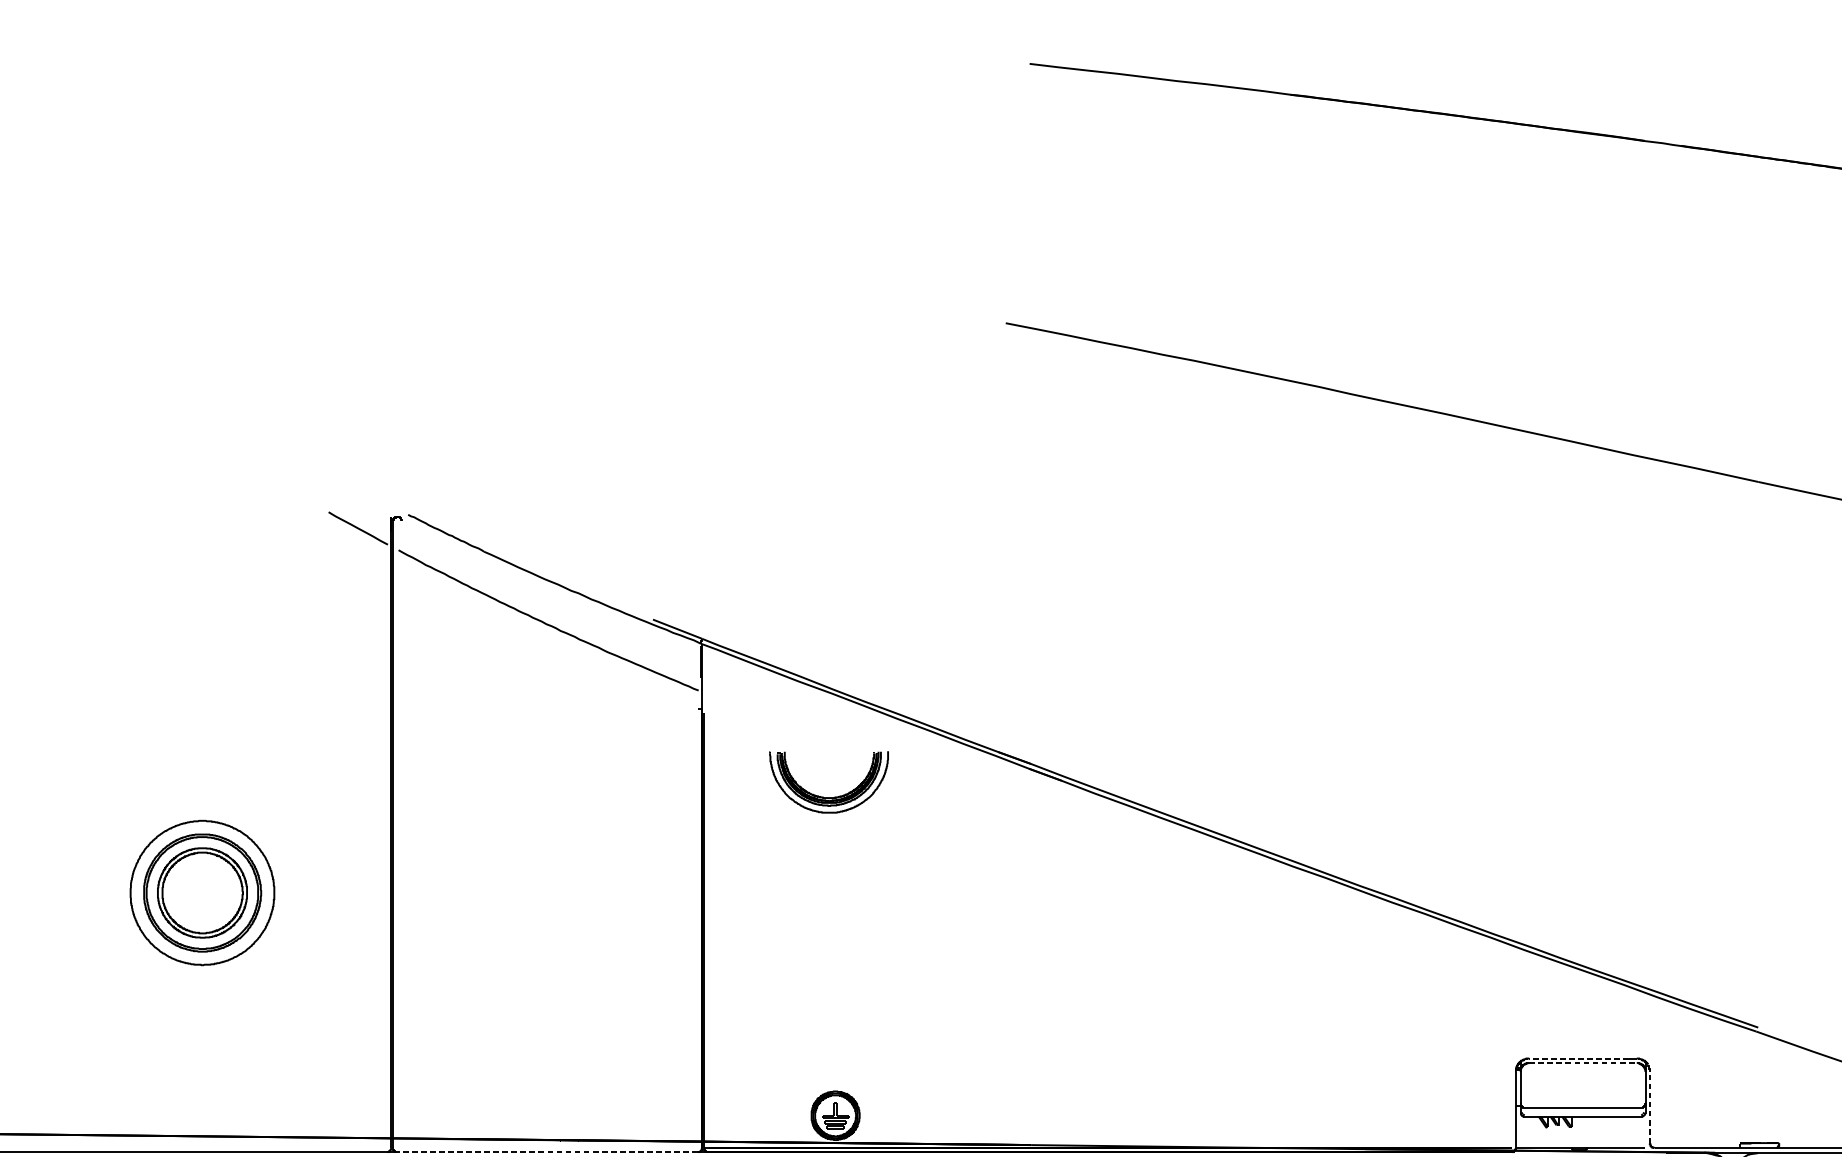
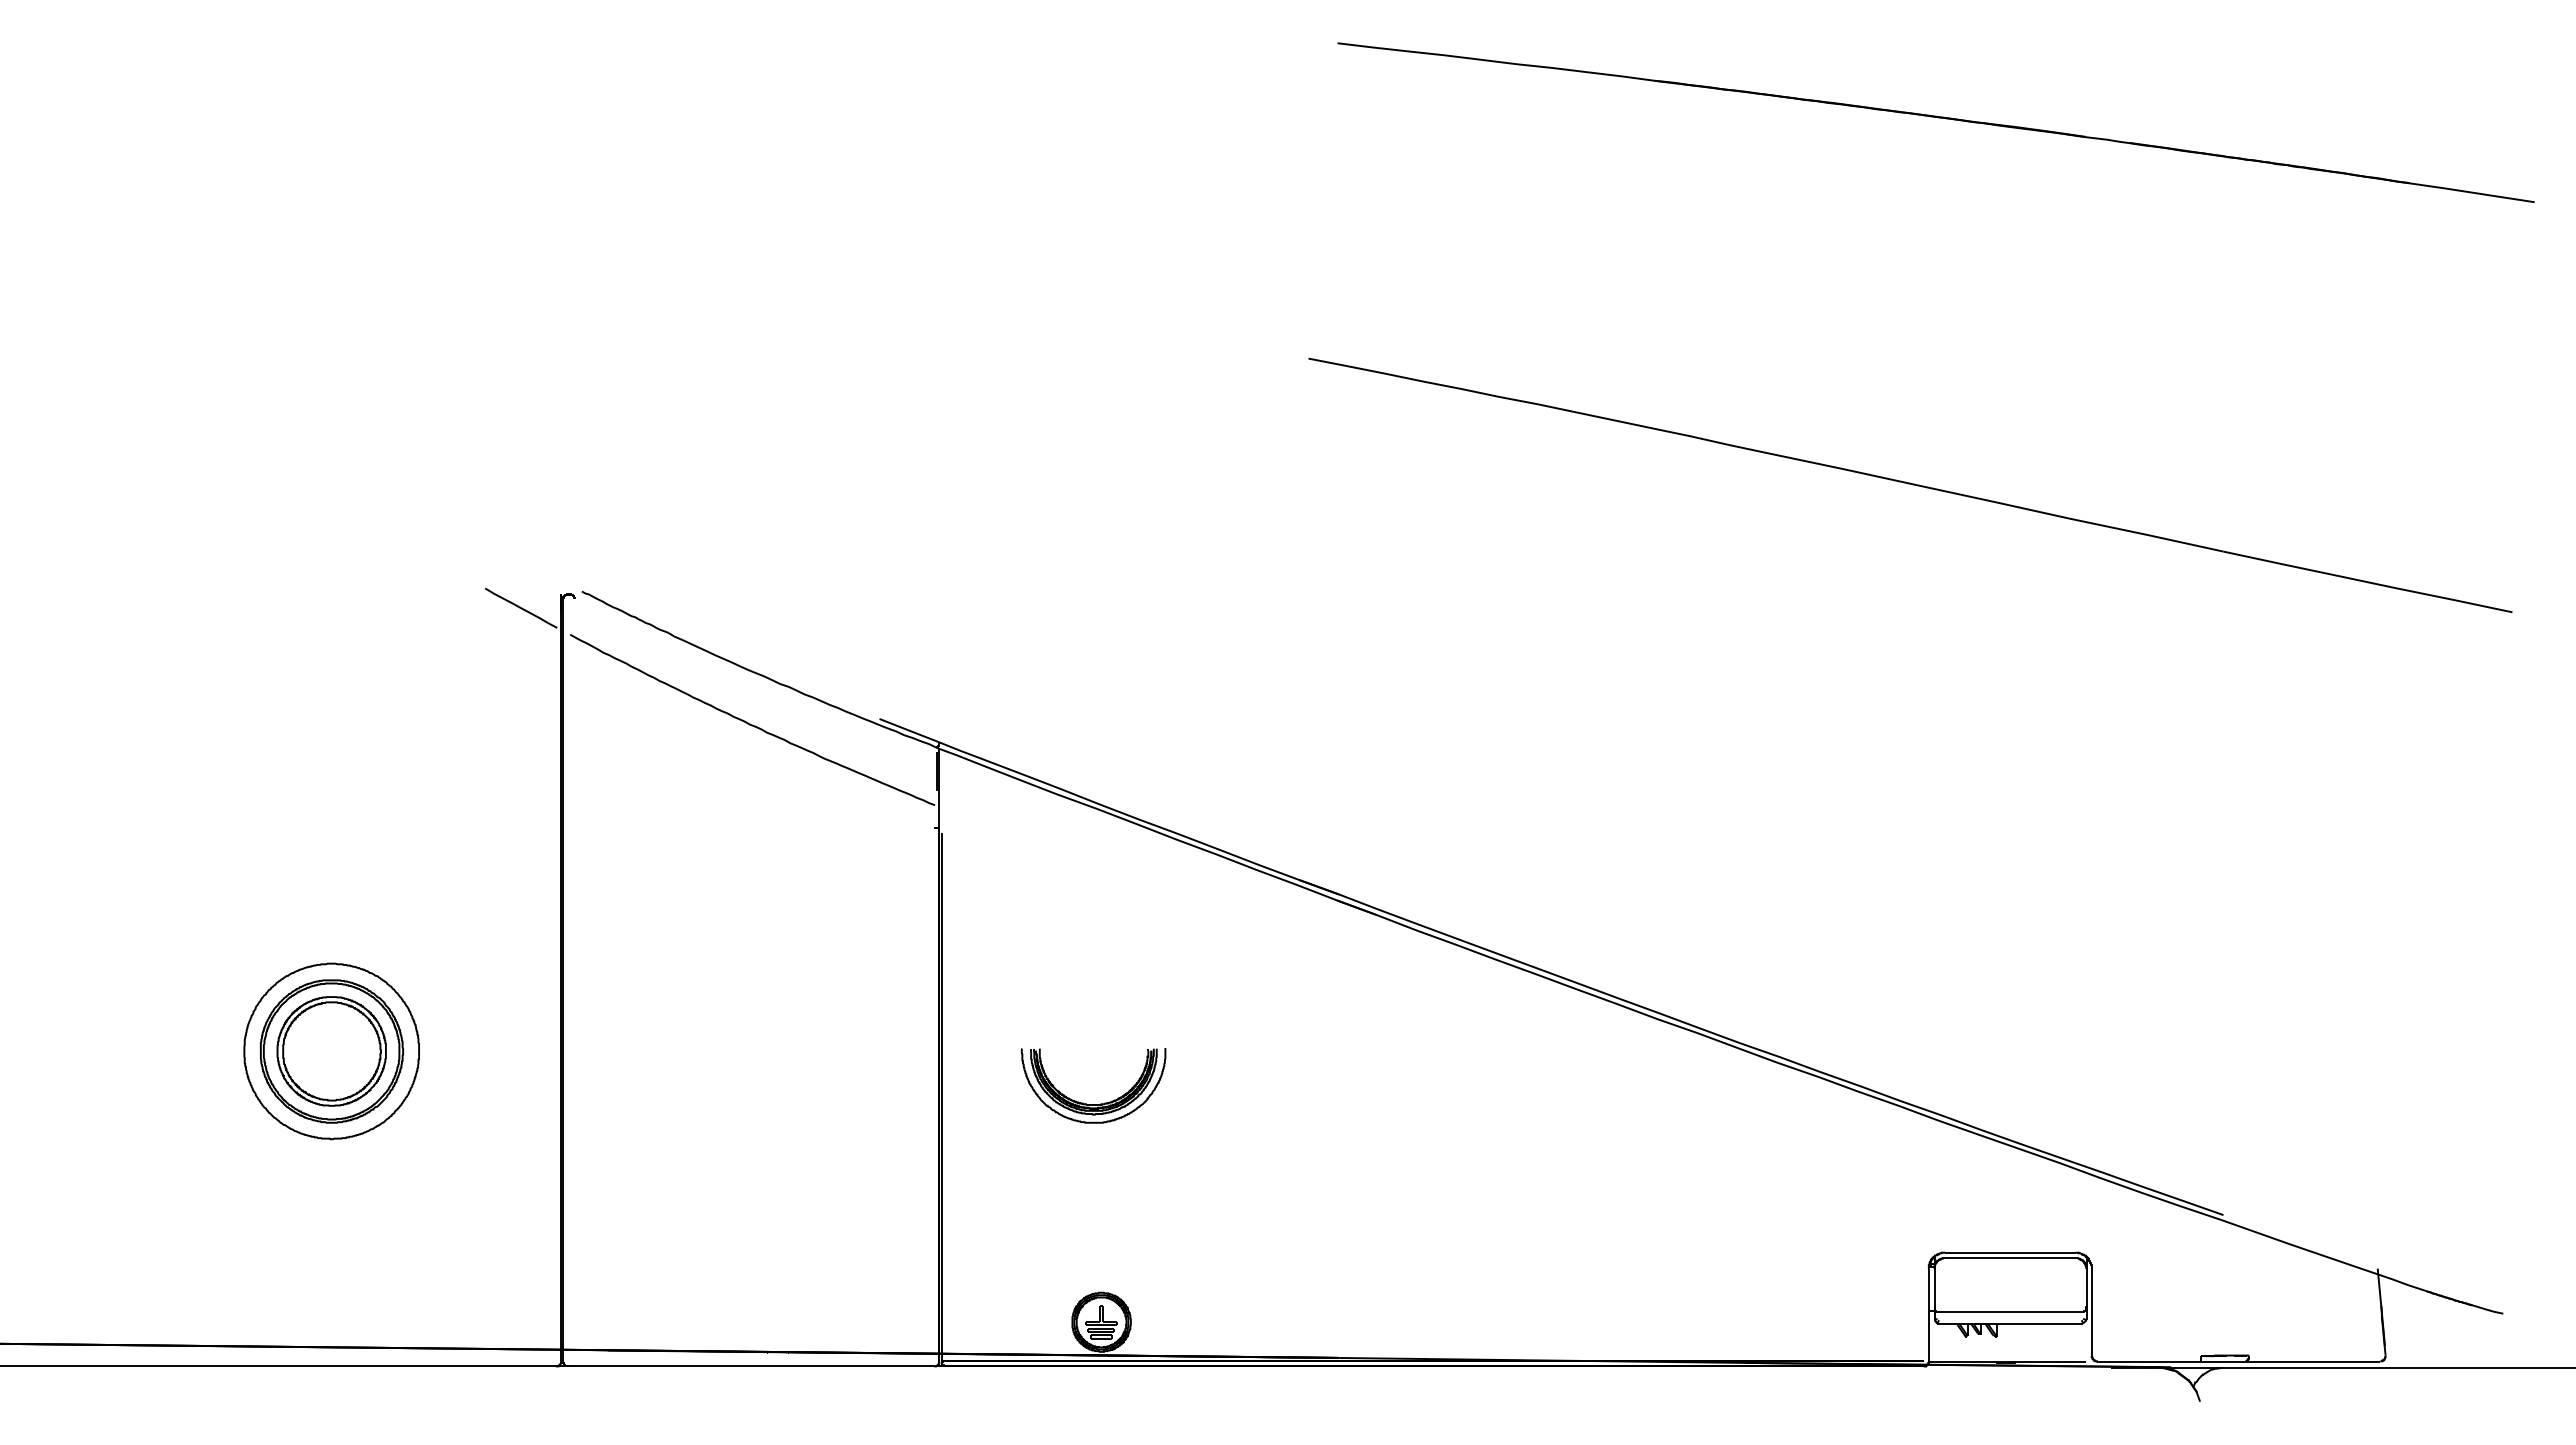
part: (828, 797) -> (1093, 1104), moved
line: (1579, 1058) -> (2006, 1252), dashed -> solid
line: (1583, 1063) -> (2010, 1258), dashed -> solid
line: (1649, 1107) -> (2091, 1312), dashed -> solid
line: (547, 1152) -> (751, 1366), dashed -> solid

